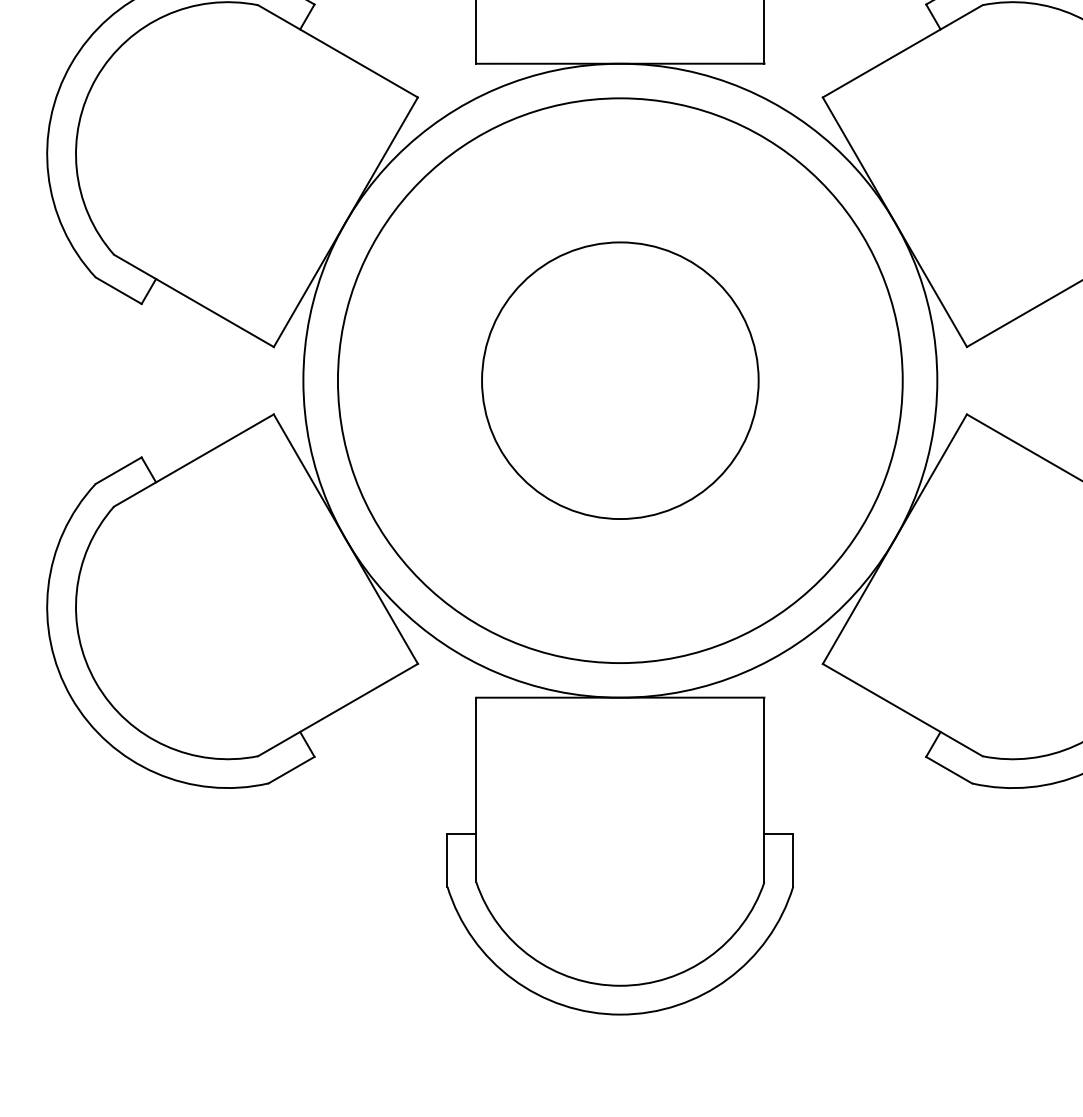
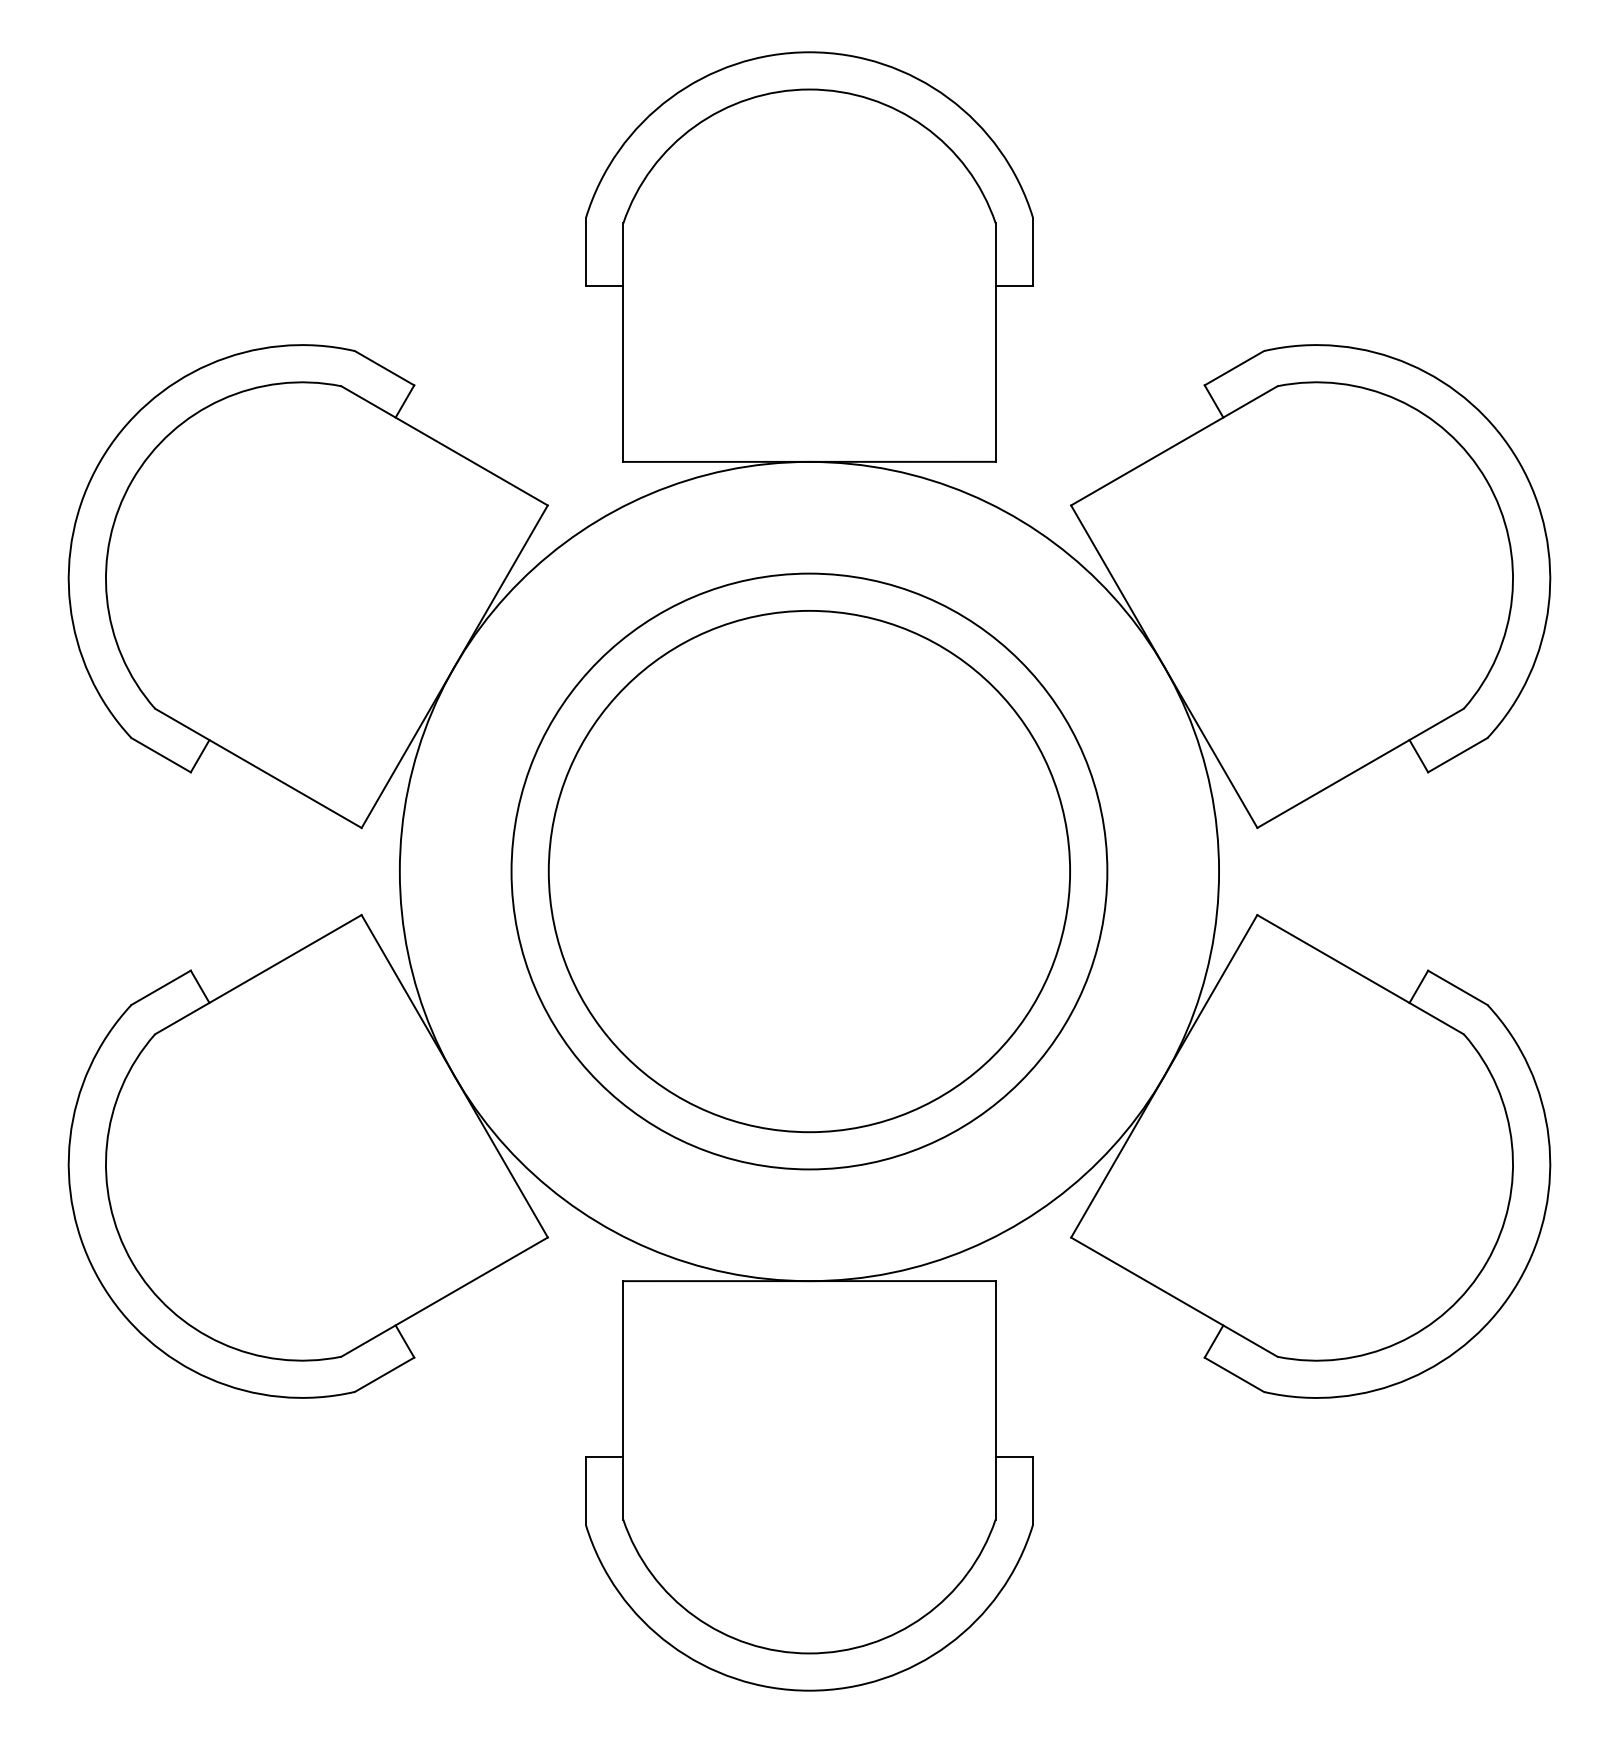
circle: (620, 380) -> (809, 871), size x0.71
circle: (620, 380) -> (809, 871), size x1.67

